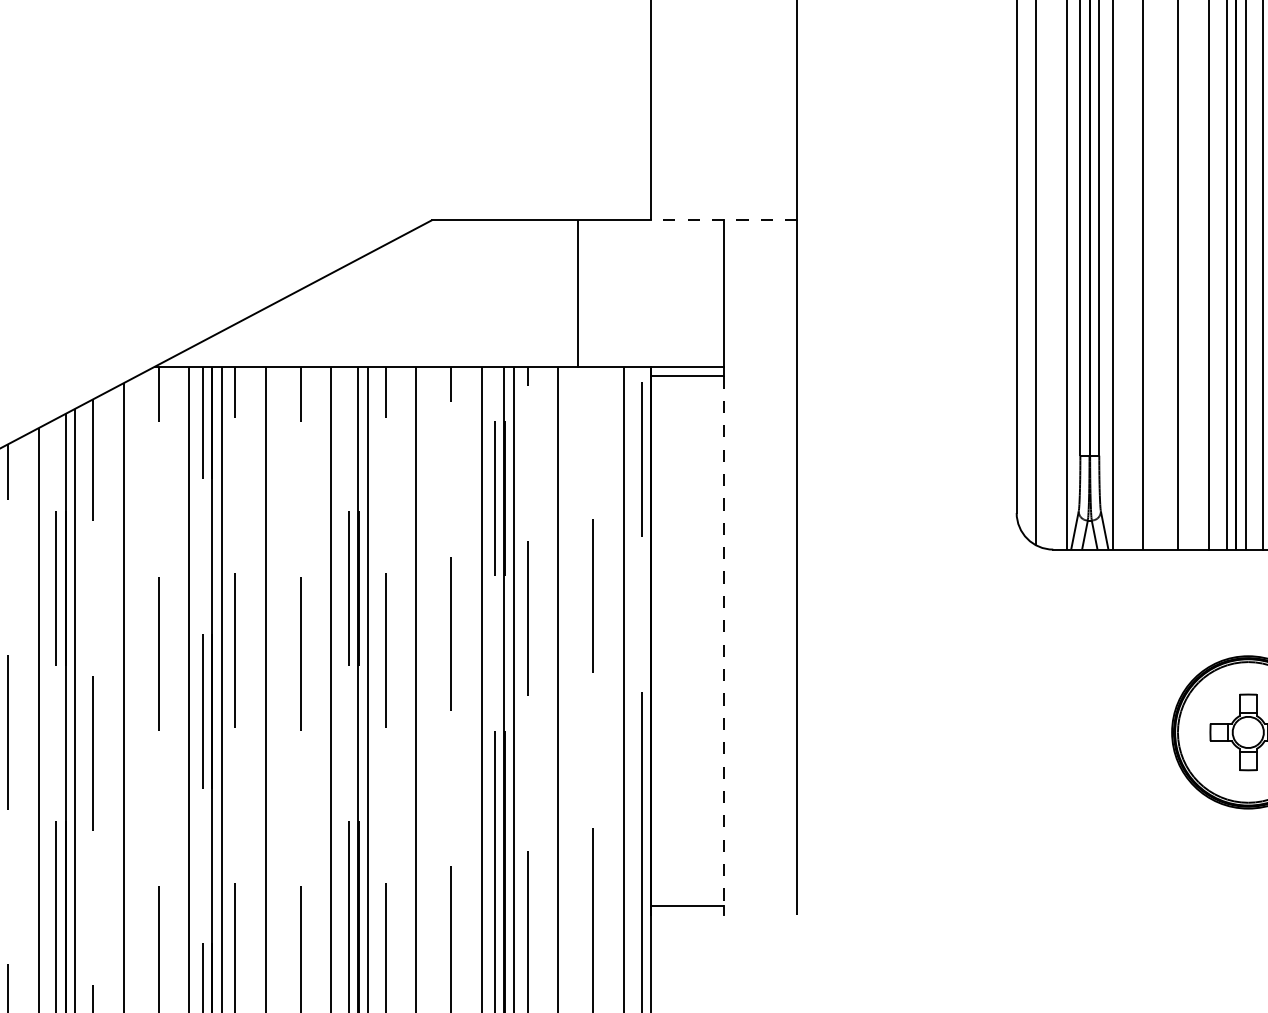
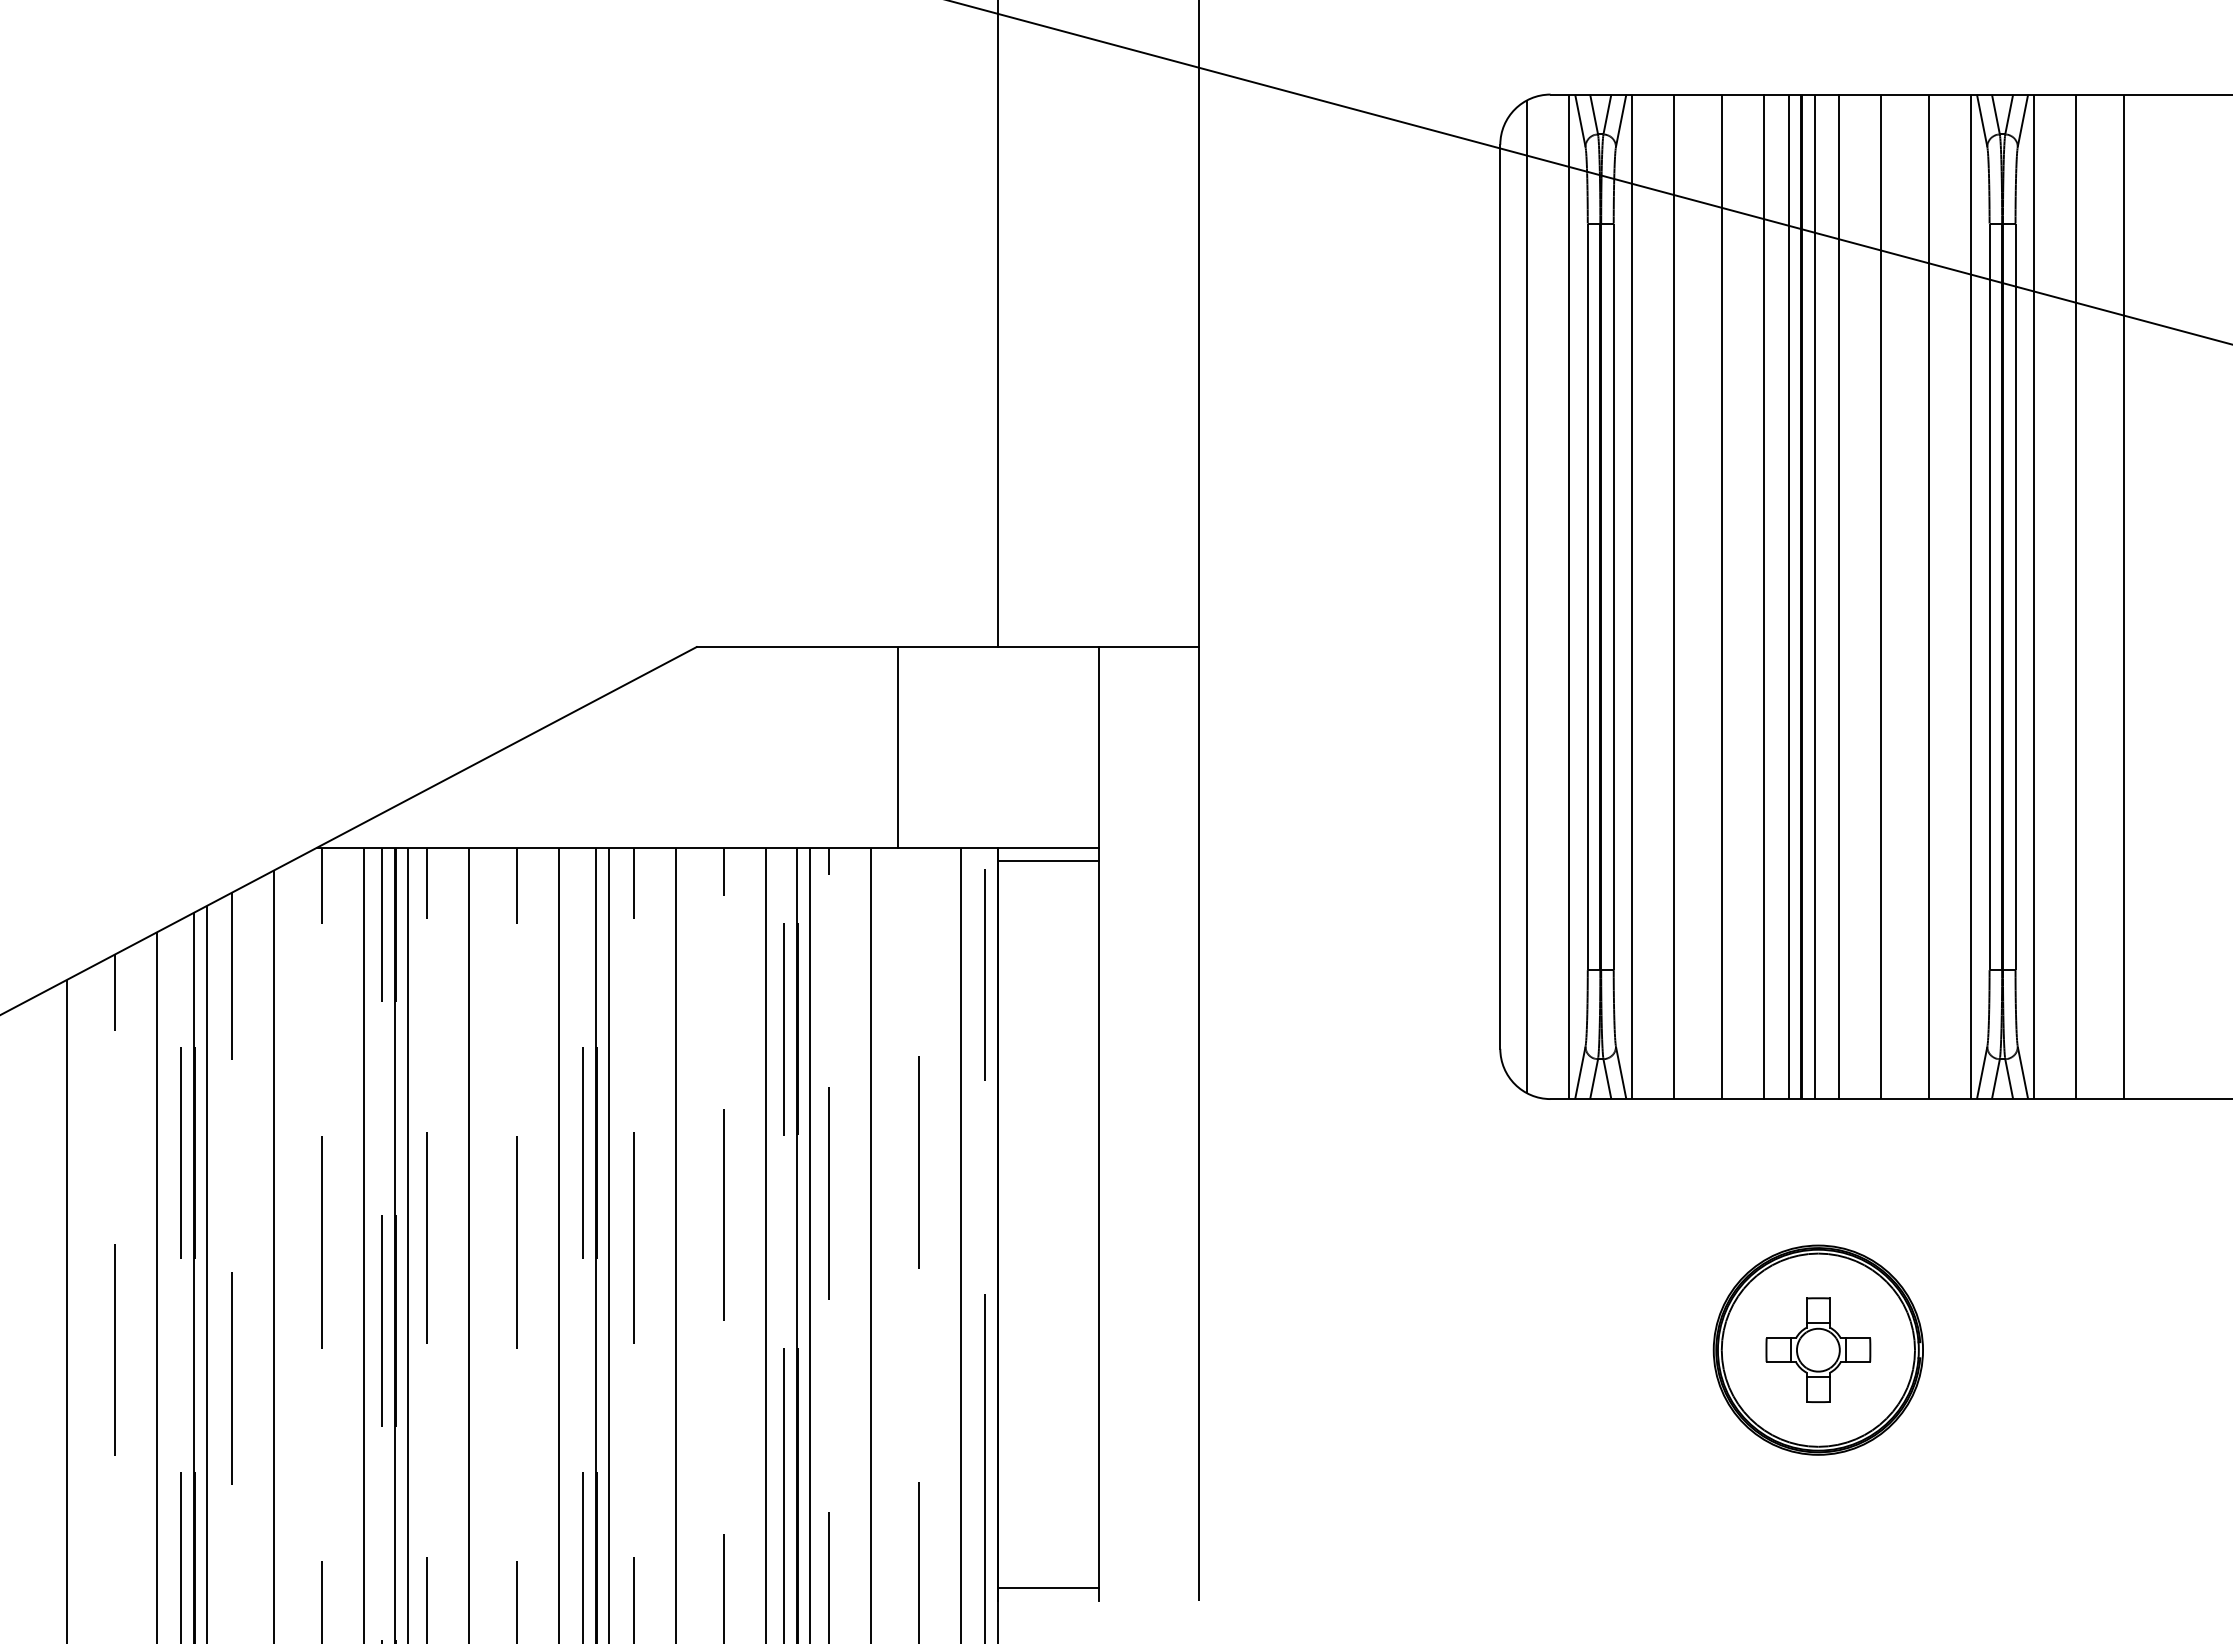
line: (724, 220) -> (1098, 647), dashed -> solid
line: (724, 641) -> (1098, 1225), dashed -> solid

